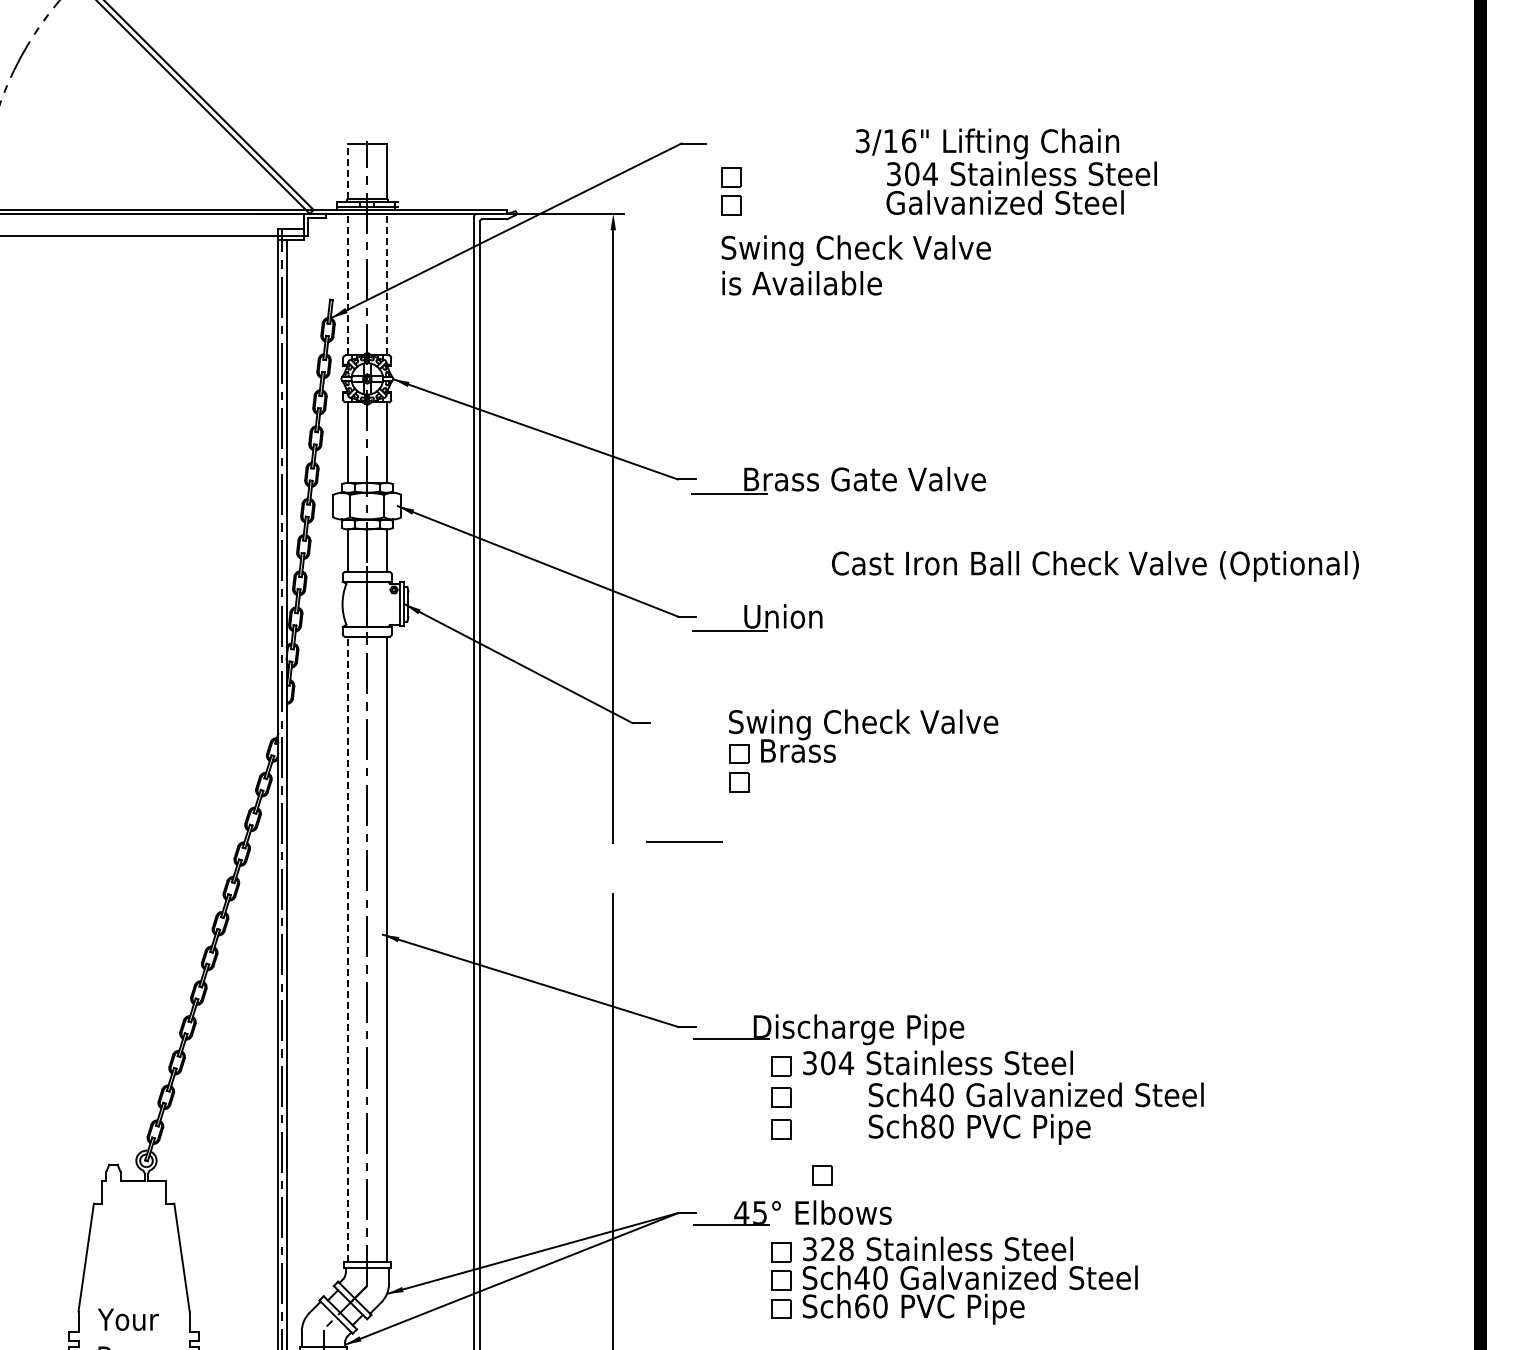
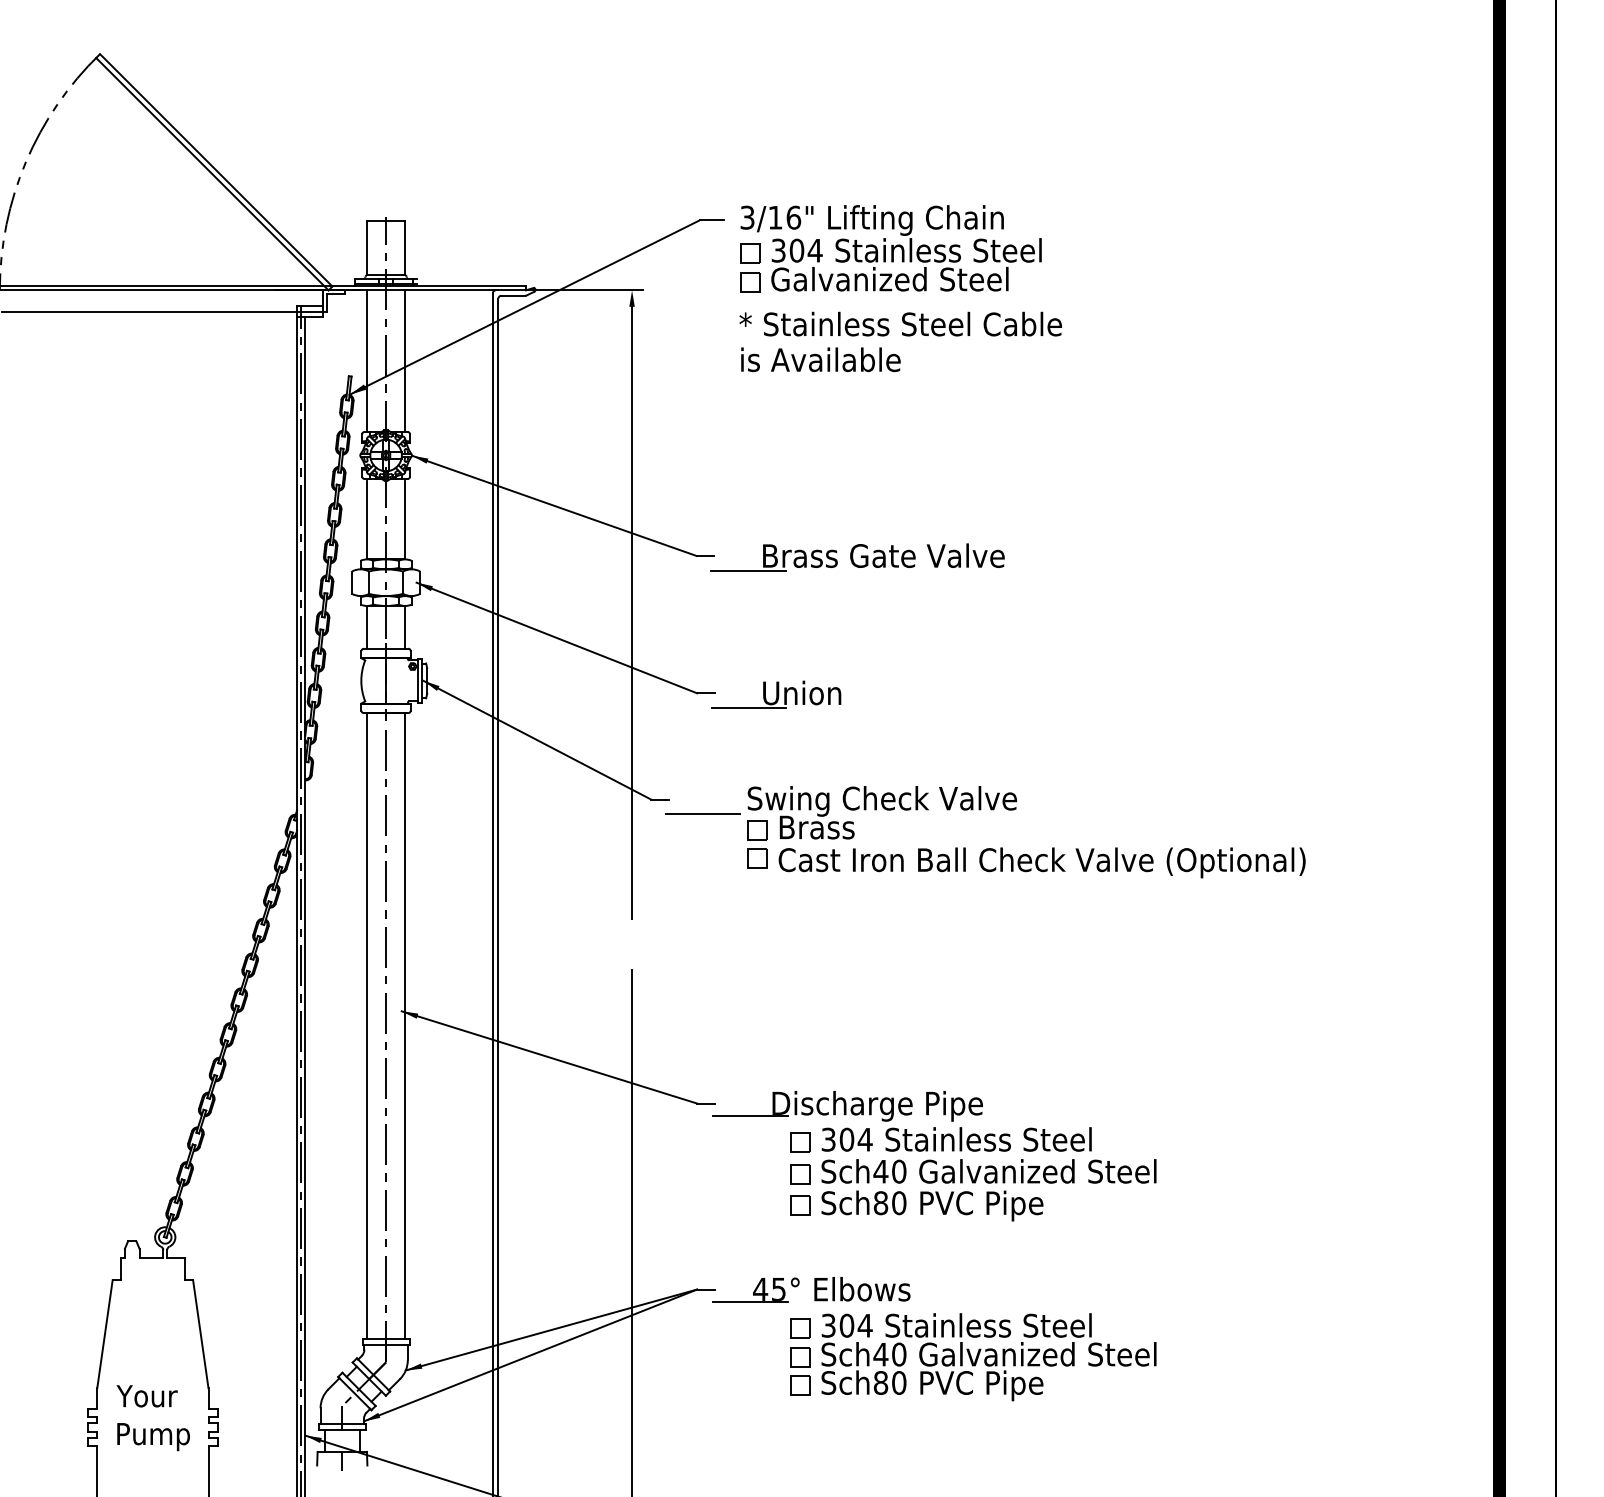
line: (347, 170) -> (366, 247), dashed -> solid
text: (1005, 171) -> (890, 248), moved
text: (881, 249) -> (900, 326), Swing Check Valve -> * Stainless Steel Cable
line: (347, 284) -> (366, 361), dashed -> solid
line: (386, 284) -> (405, 361), dashed -> solid
text: (1094, 565) -> (1041, 862), moved
line: (683, 840) -> (702, 813), moved
line: (347, 948) -> (366, 1025), dashed -> solid
text: (1035, 1113) -> (988, 1190), moved
part: (822, 1174) -> (841, 1251), removed
text: (836, 1248) -> (855, 1325), 328 -> 304
text: (861, 1305) -> (880, 1382), Sch60 -> Sch80

